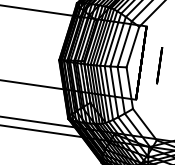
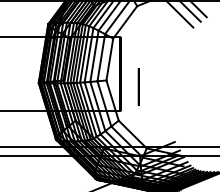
line: (159, 65) -> (138, 86), moved

